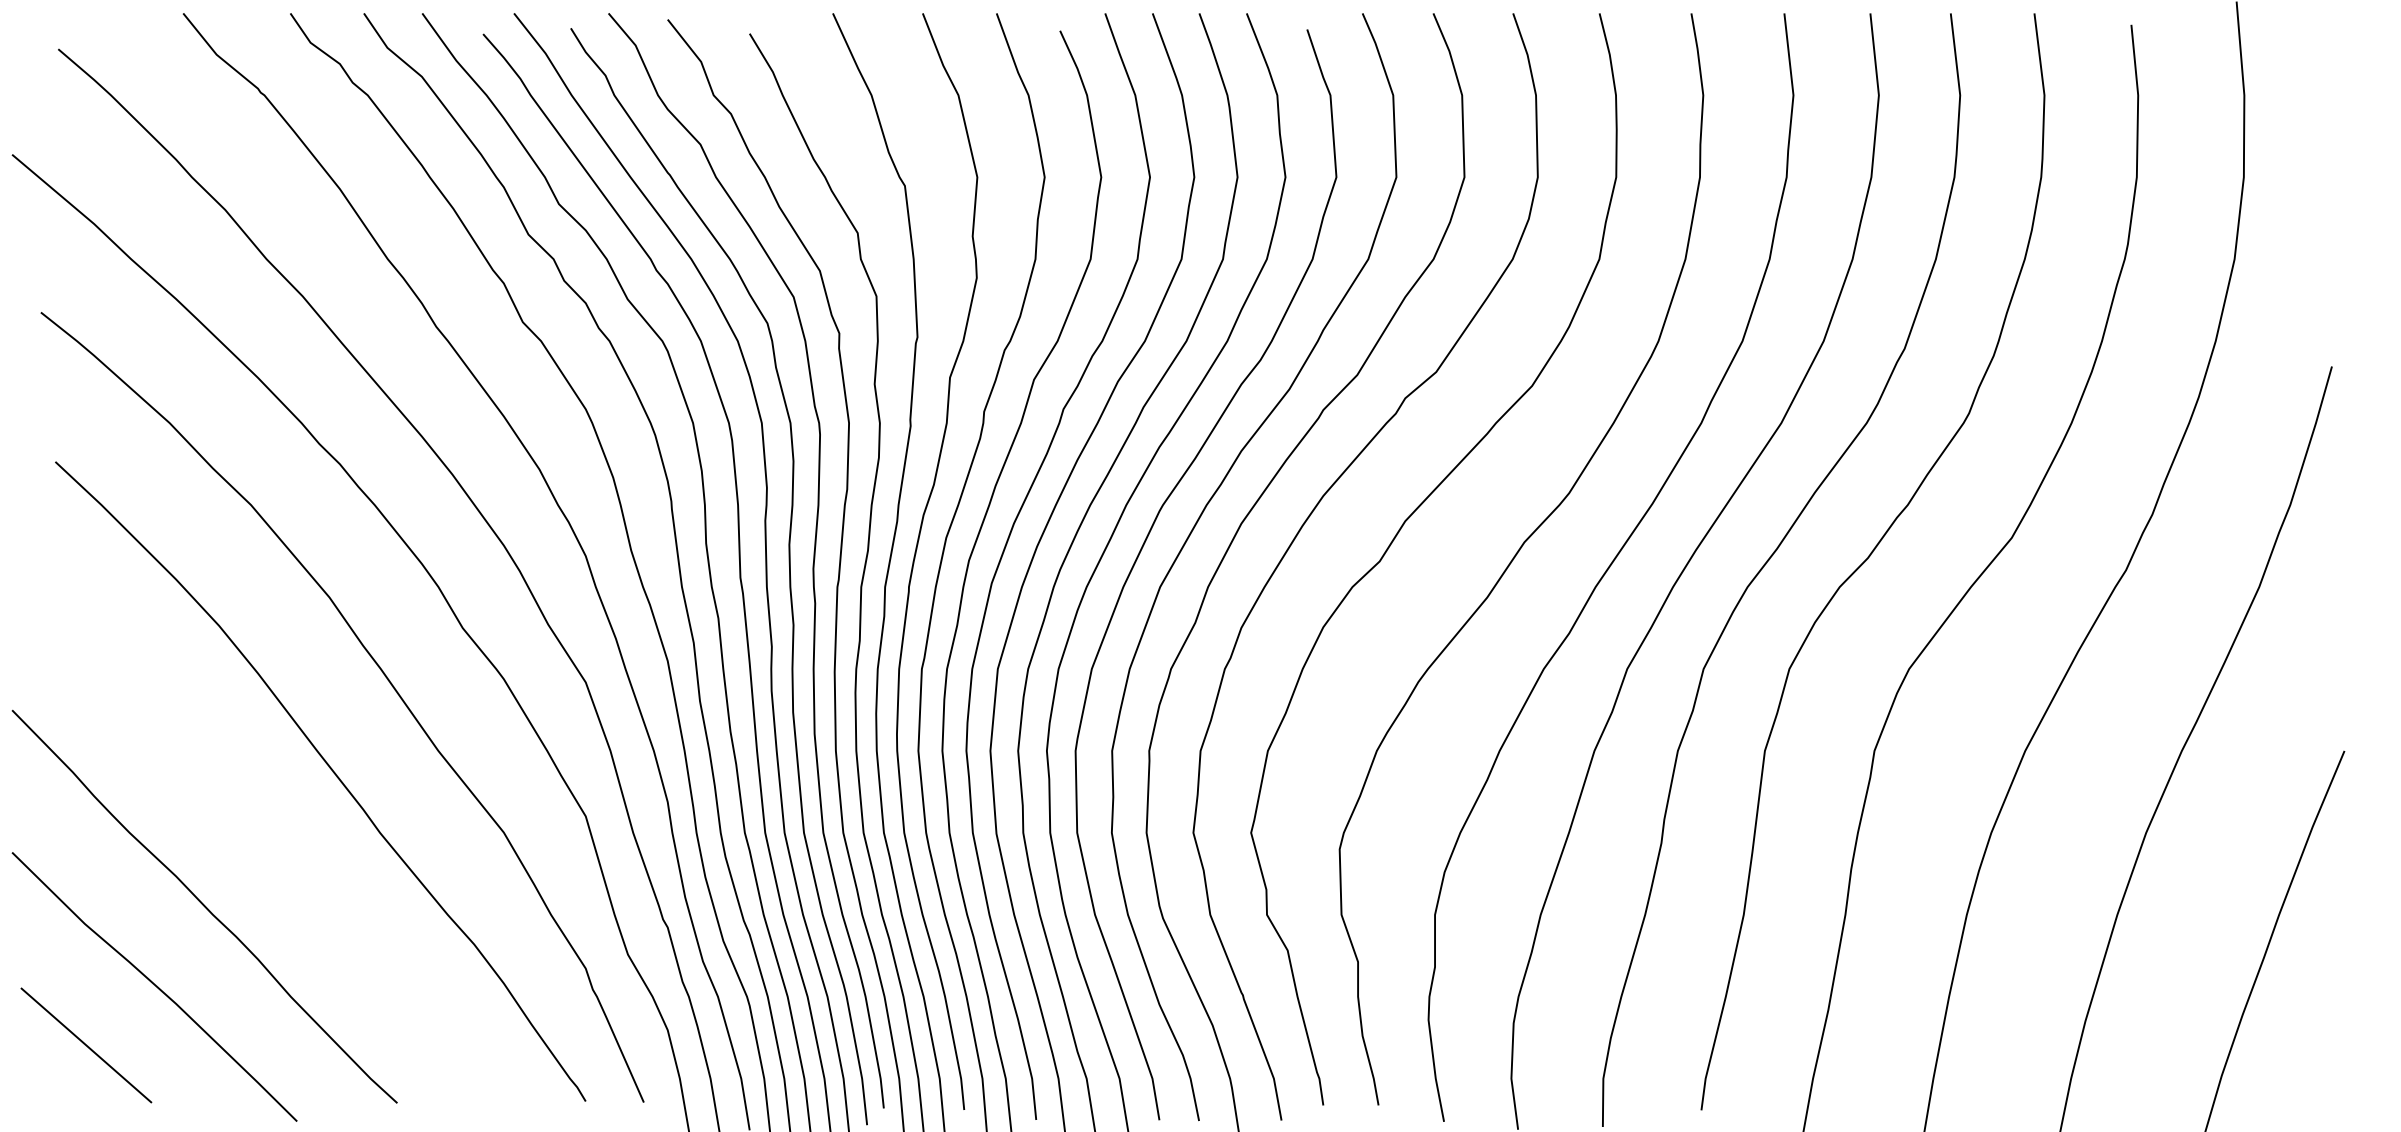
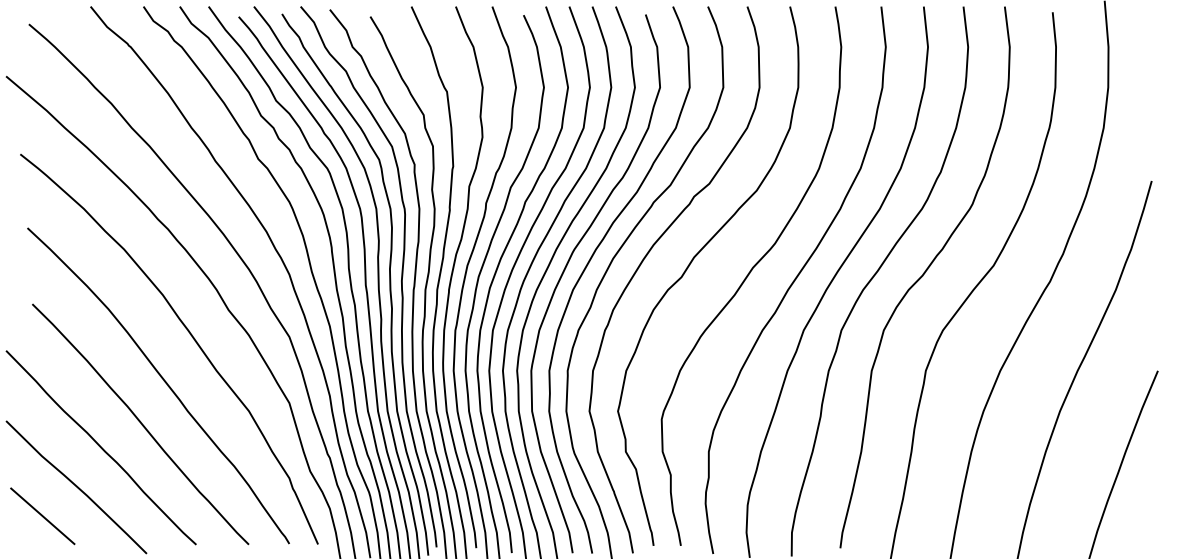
curve: (284, 857) -> (140, 423), added

